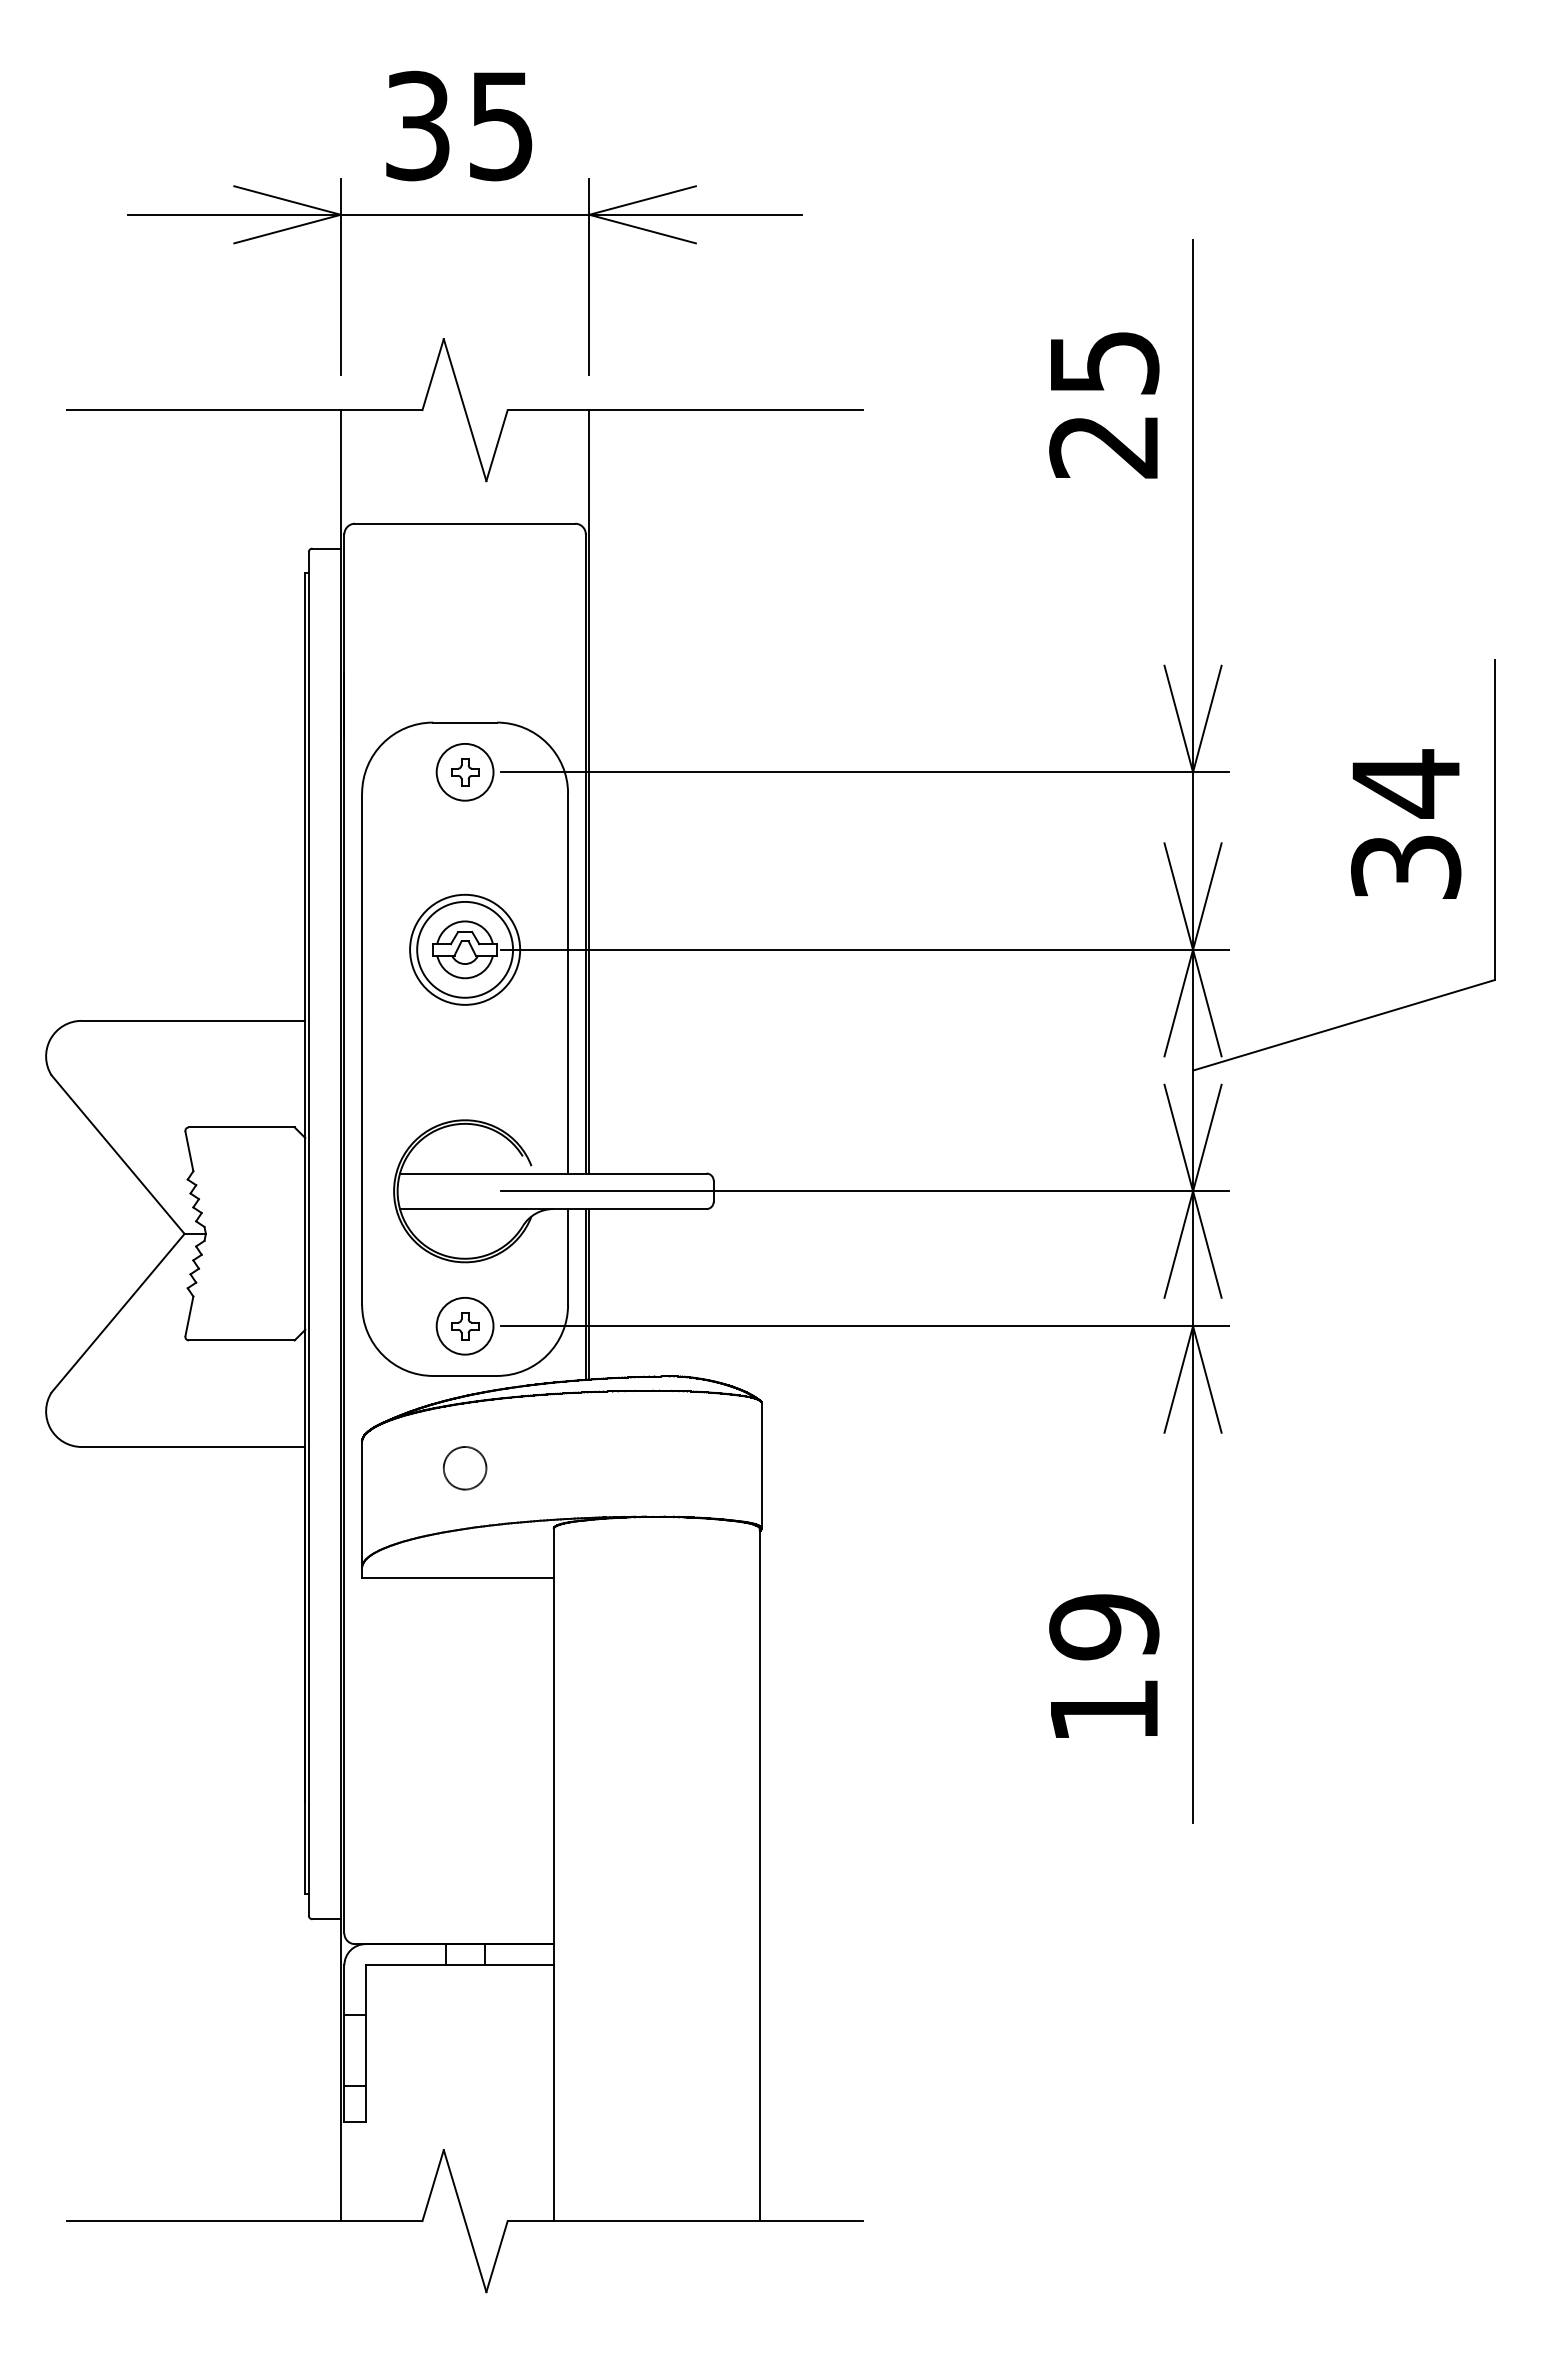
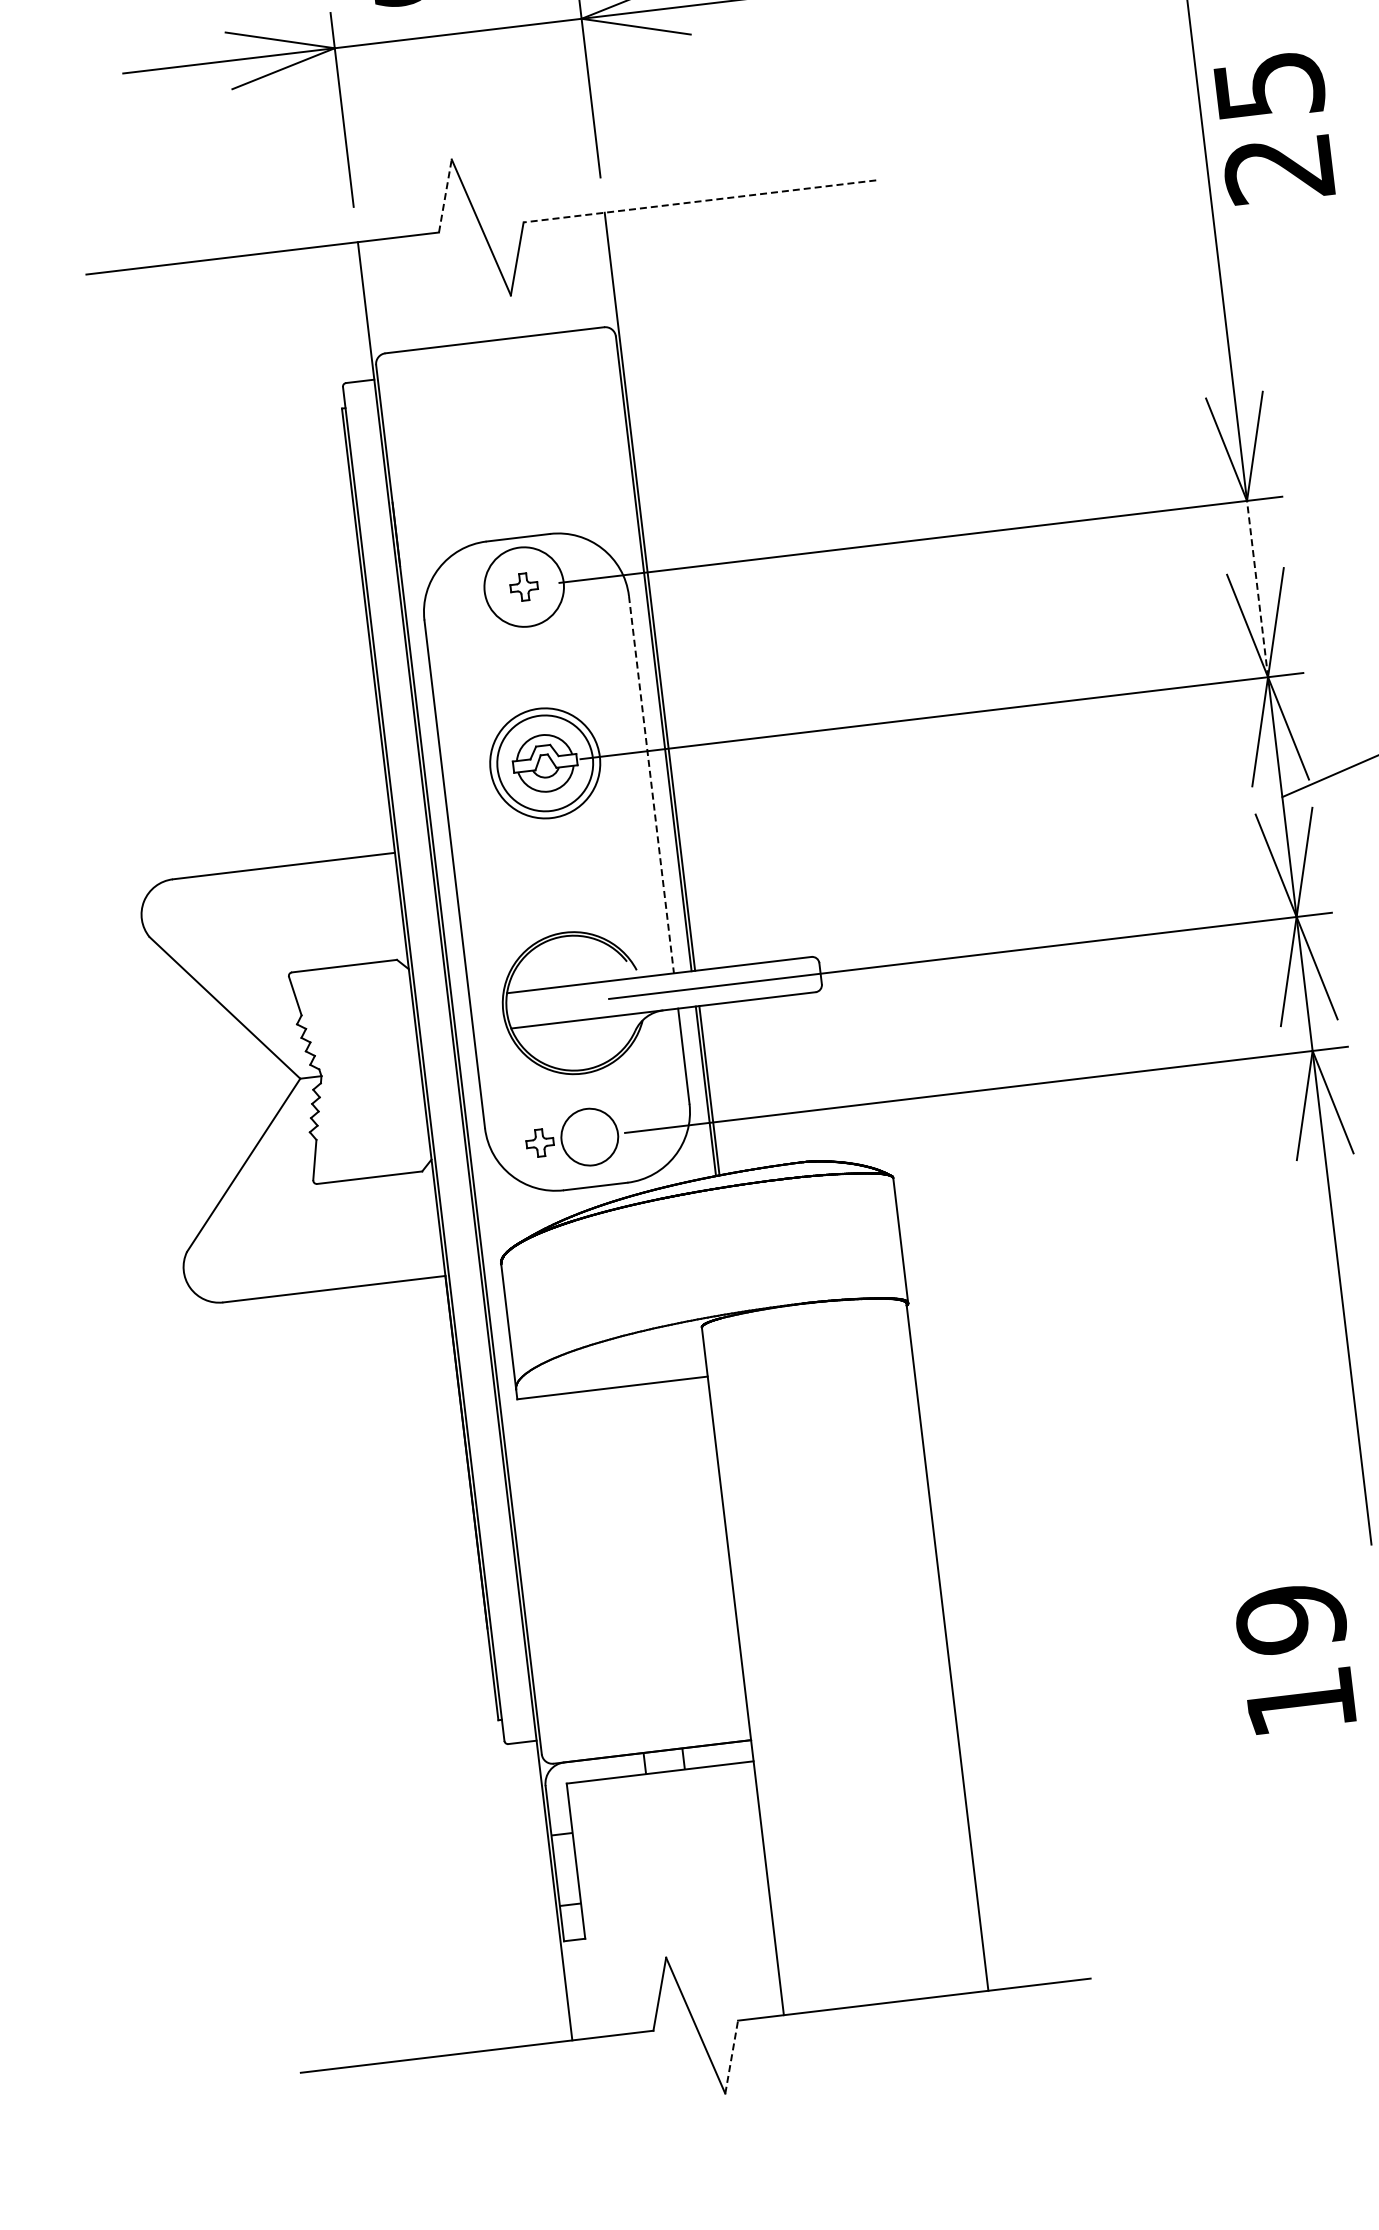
line: (433, 374) -> (445, 195), solid -> dashed
text: (1104, 405) -> (1274, 128), moved
line: (685, 410) -> (700, 201), solid -> dashed
circle: (464, 771) -> (523, 586), size x1.4
line: (1193, 861) -> (1258, 589), solid -> dashed
line: (568, 983) -> (651, 784), solid -> dashed
part: (465, 1326) -> (540, 1143), moved
circle: (464, 1468) -> (606, 1278), removed
text: (1104, 1665) -> (1295, 1657), moved
line: (497, 2256) -> (732, 2057), solid -> dashed

